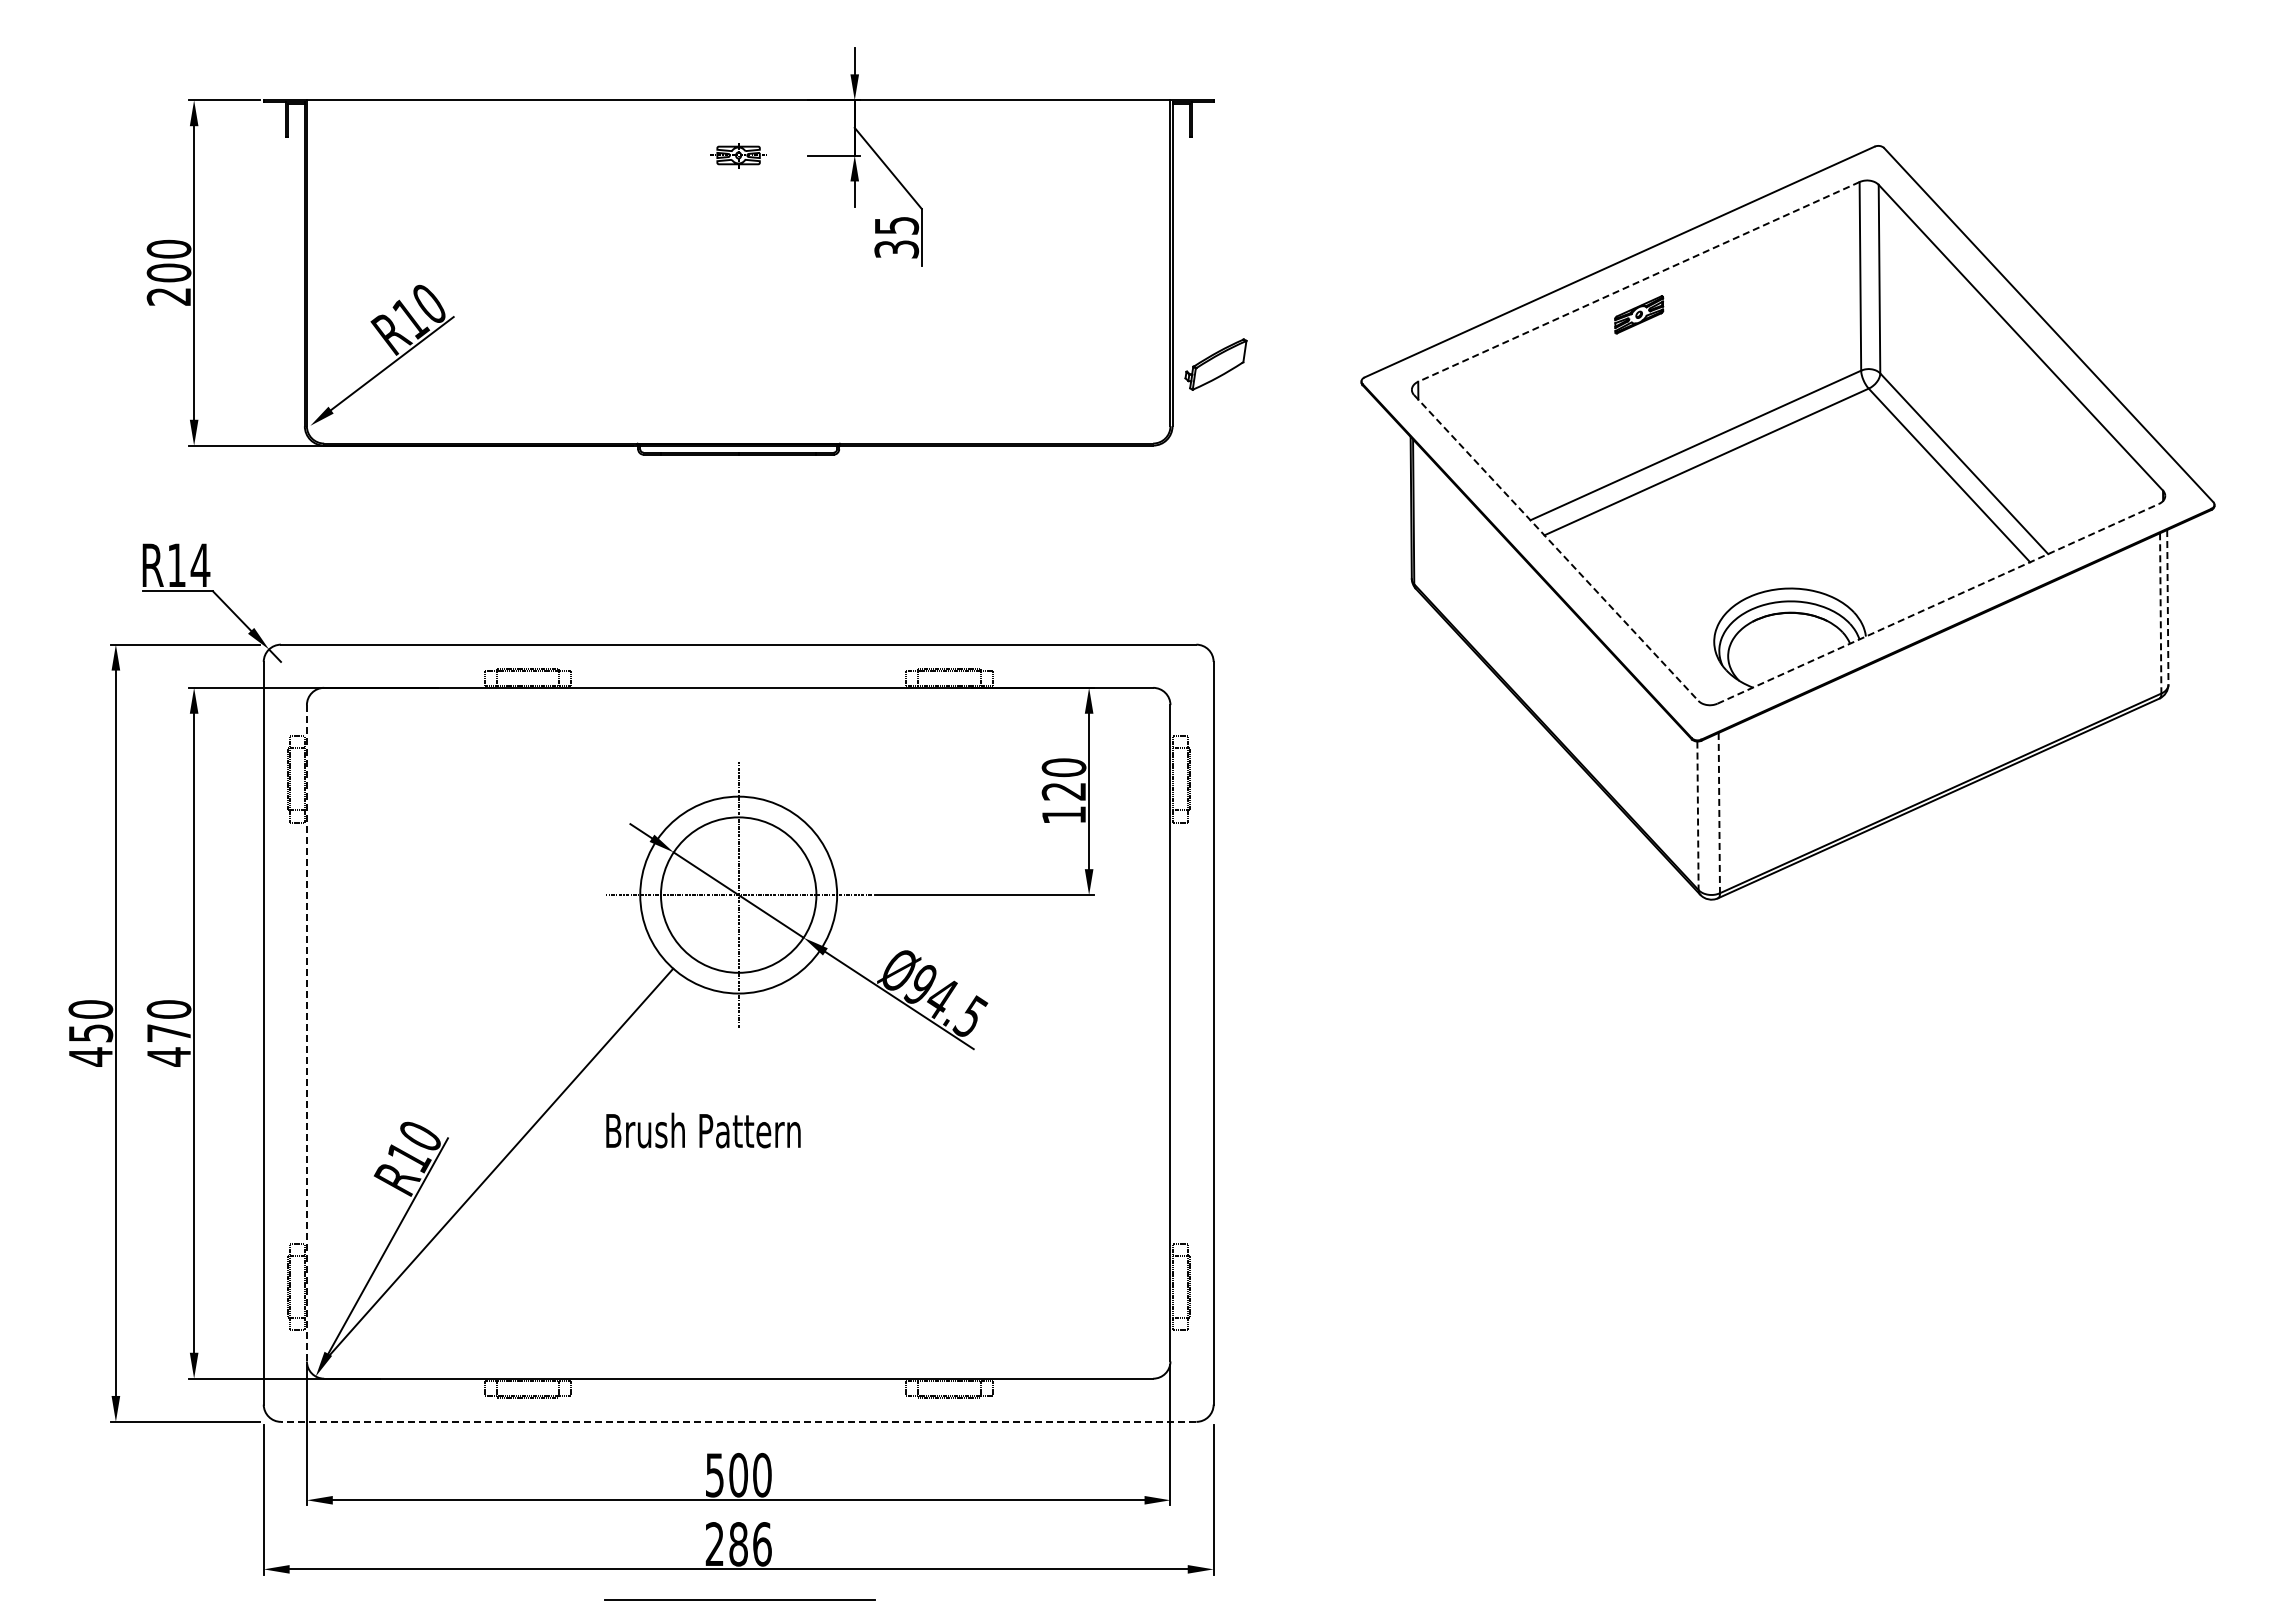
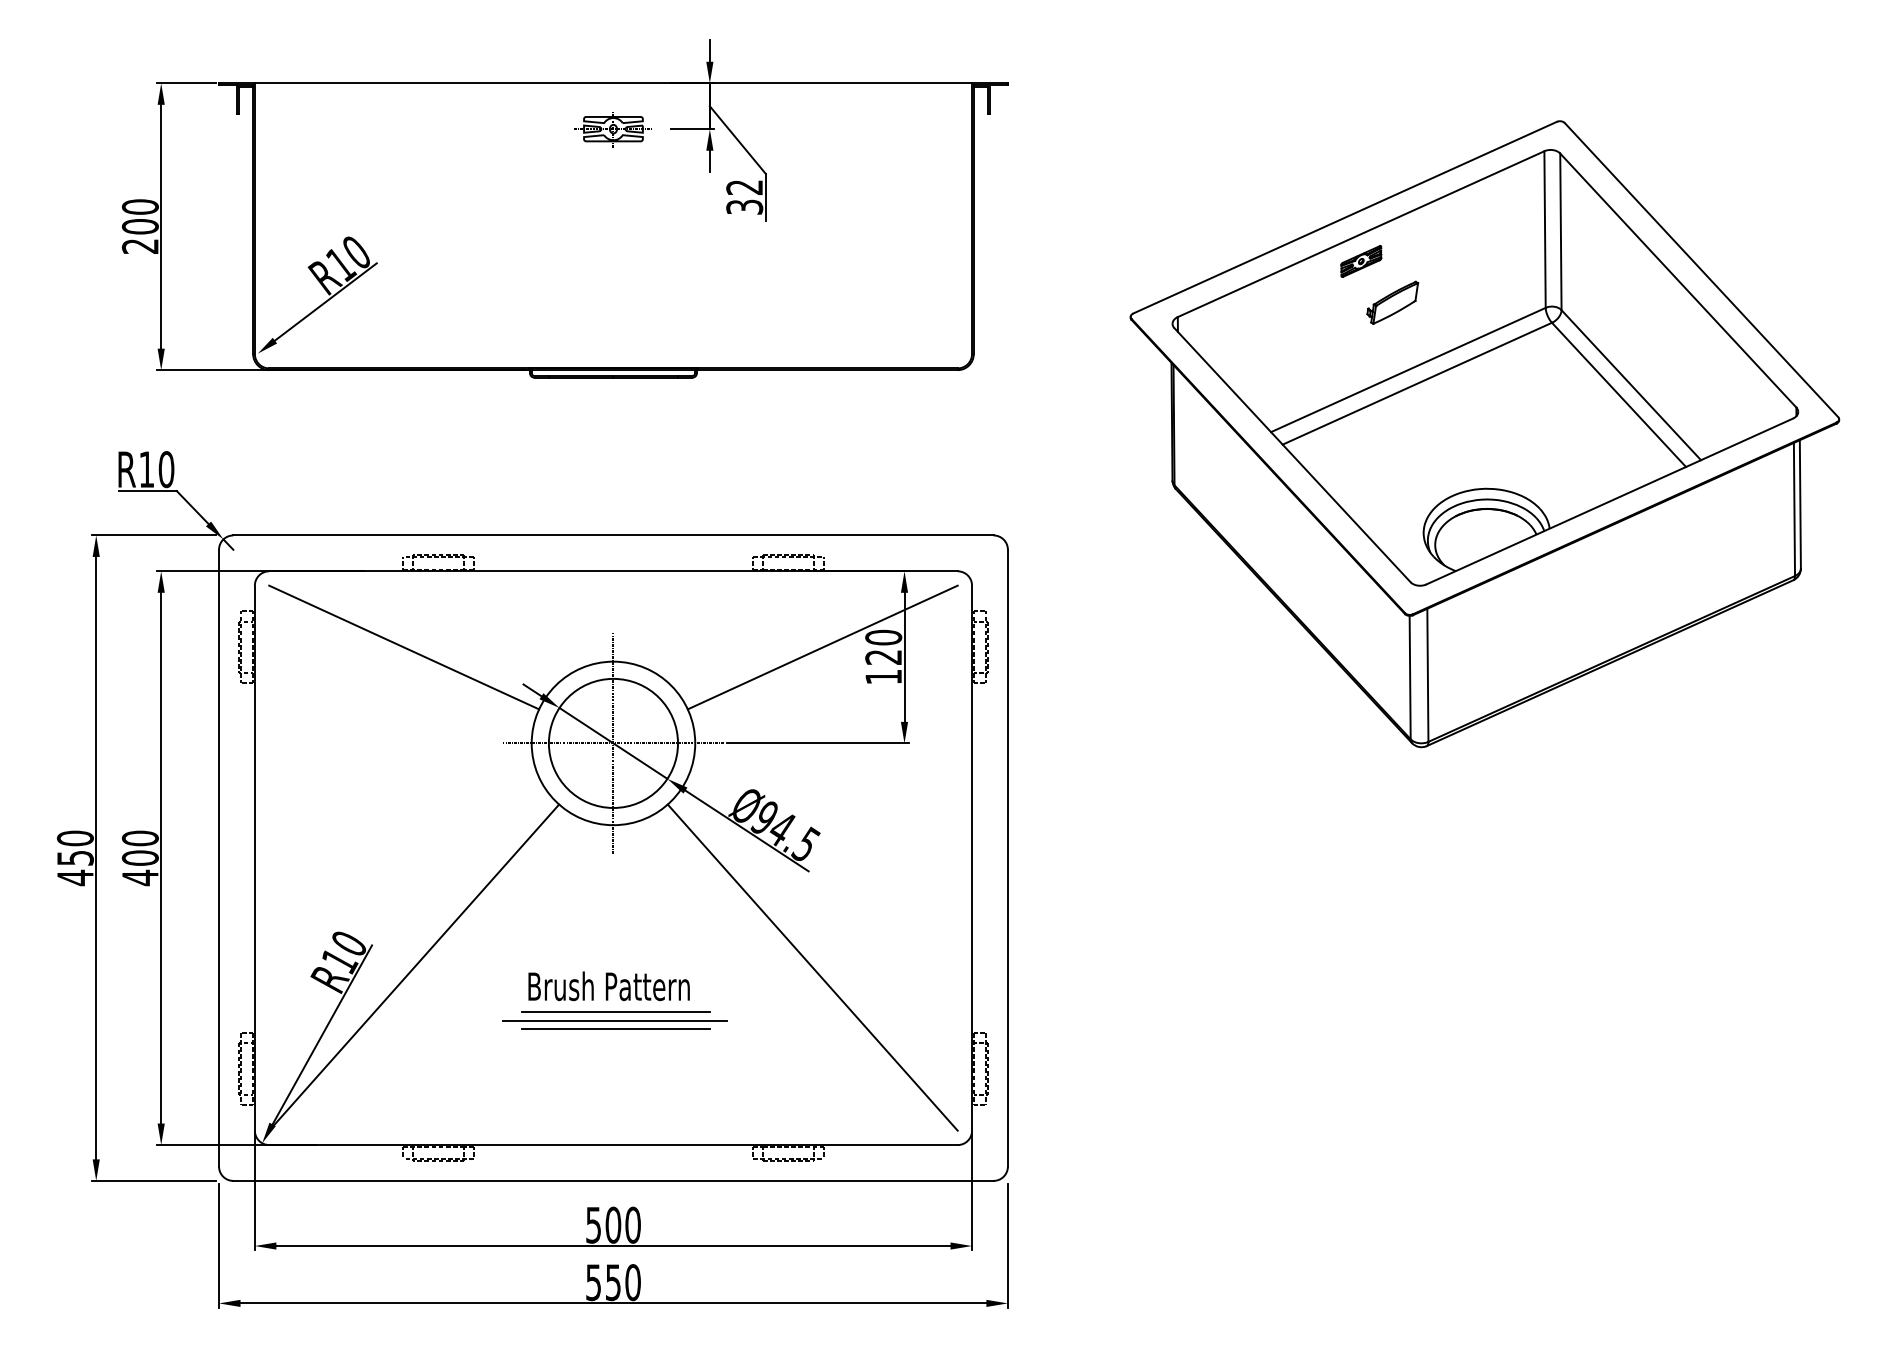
part: (738, 155) -> (613, 129), size x1.67
text: (896, 225) -> (744, 187), 35 -> 32
line: (1638, 282) -> (1360, 234), dashed -> solid
part: (1215, 364) -> (1392, 302), moved
line: (1556, 547) -> (1292, 454), dashed -> solid
text: (200, 565) -> (166, 469), R14 -> R10
line: (1938, 603) -> (1609, 501), dashed -> solid
line: (2167, 607) -> (1800, 504), dashed -> solid
line: (2160, 613) -> (1794, 509), dashed -> solid
line: (486, 779) -> (404, 647), added
line: (990, 779) -> (822, 647), added
line: (1719, 813) -> (1428, 675), dashed -> solid
line: (1697, 816) -> (1409, 678), dashed -> solid
text: (168, 1032) -> (139, 857), 470 -> 400
line: (306, 1032) -> (254, 857), dashed -> solid
text: (703, 1130) -> (609, 986), moved
line: (978, 1164) -> (812, 967), added
line: (741, 1219) -> (615, 1012), added
line: (741, 1238) -> (615, 1028), added
line: (738, 1421) -> (613, 1180), dashed -> solid
text: (738, 1544) -> (613, 1282), 286 -> 550
line: (739, 1599) -> (614, 1020), moved

